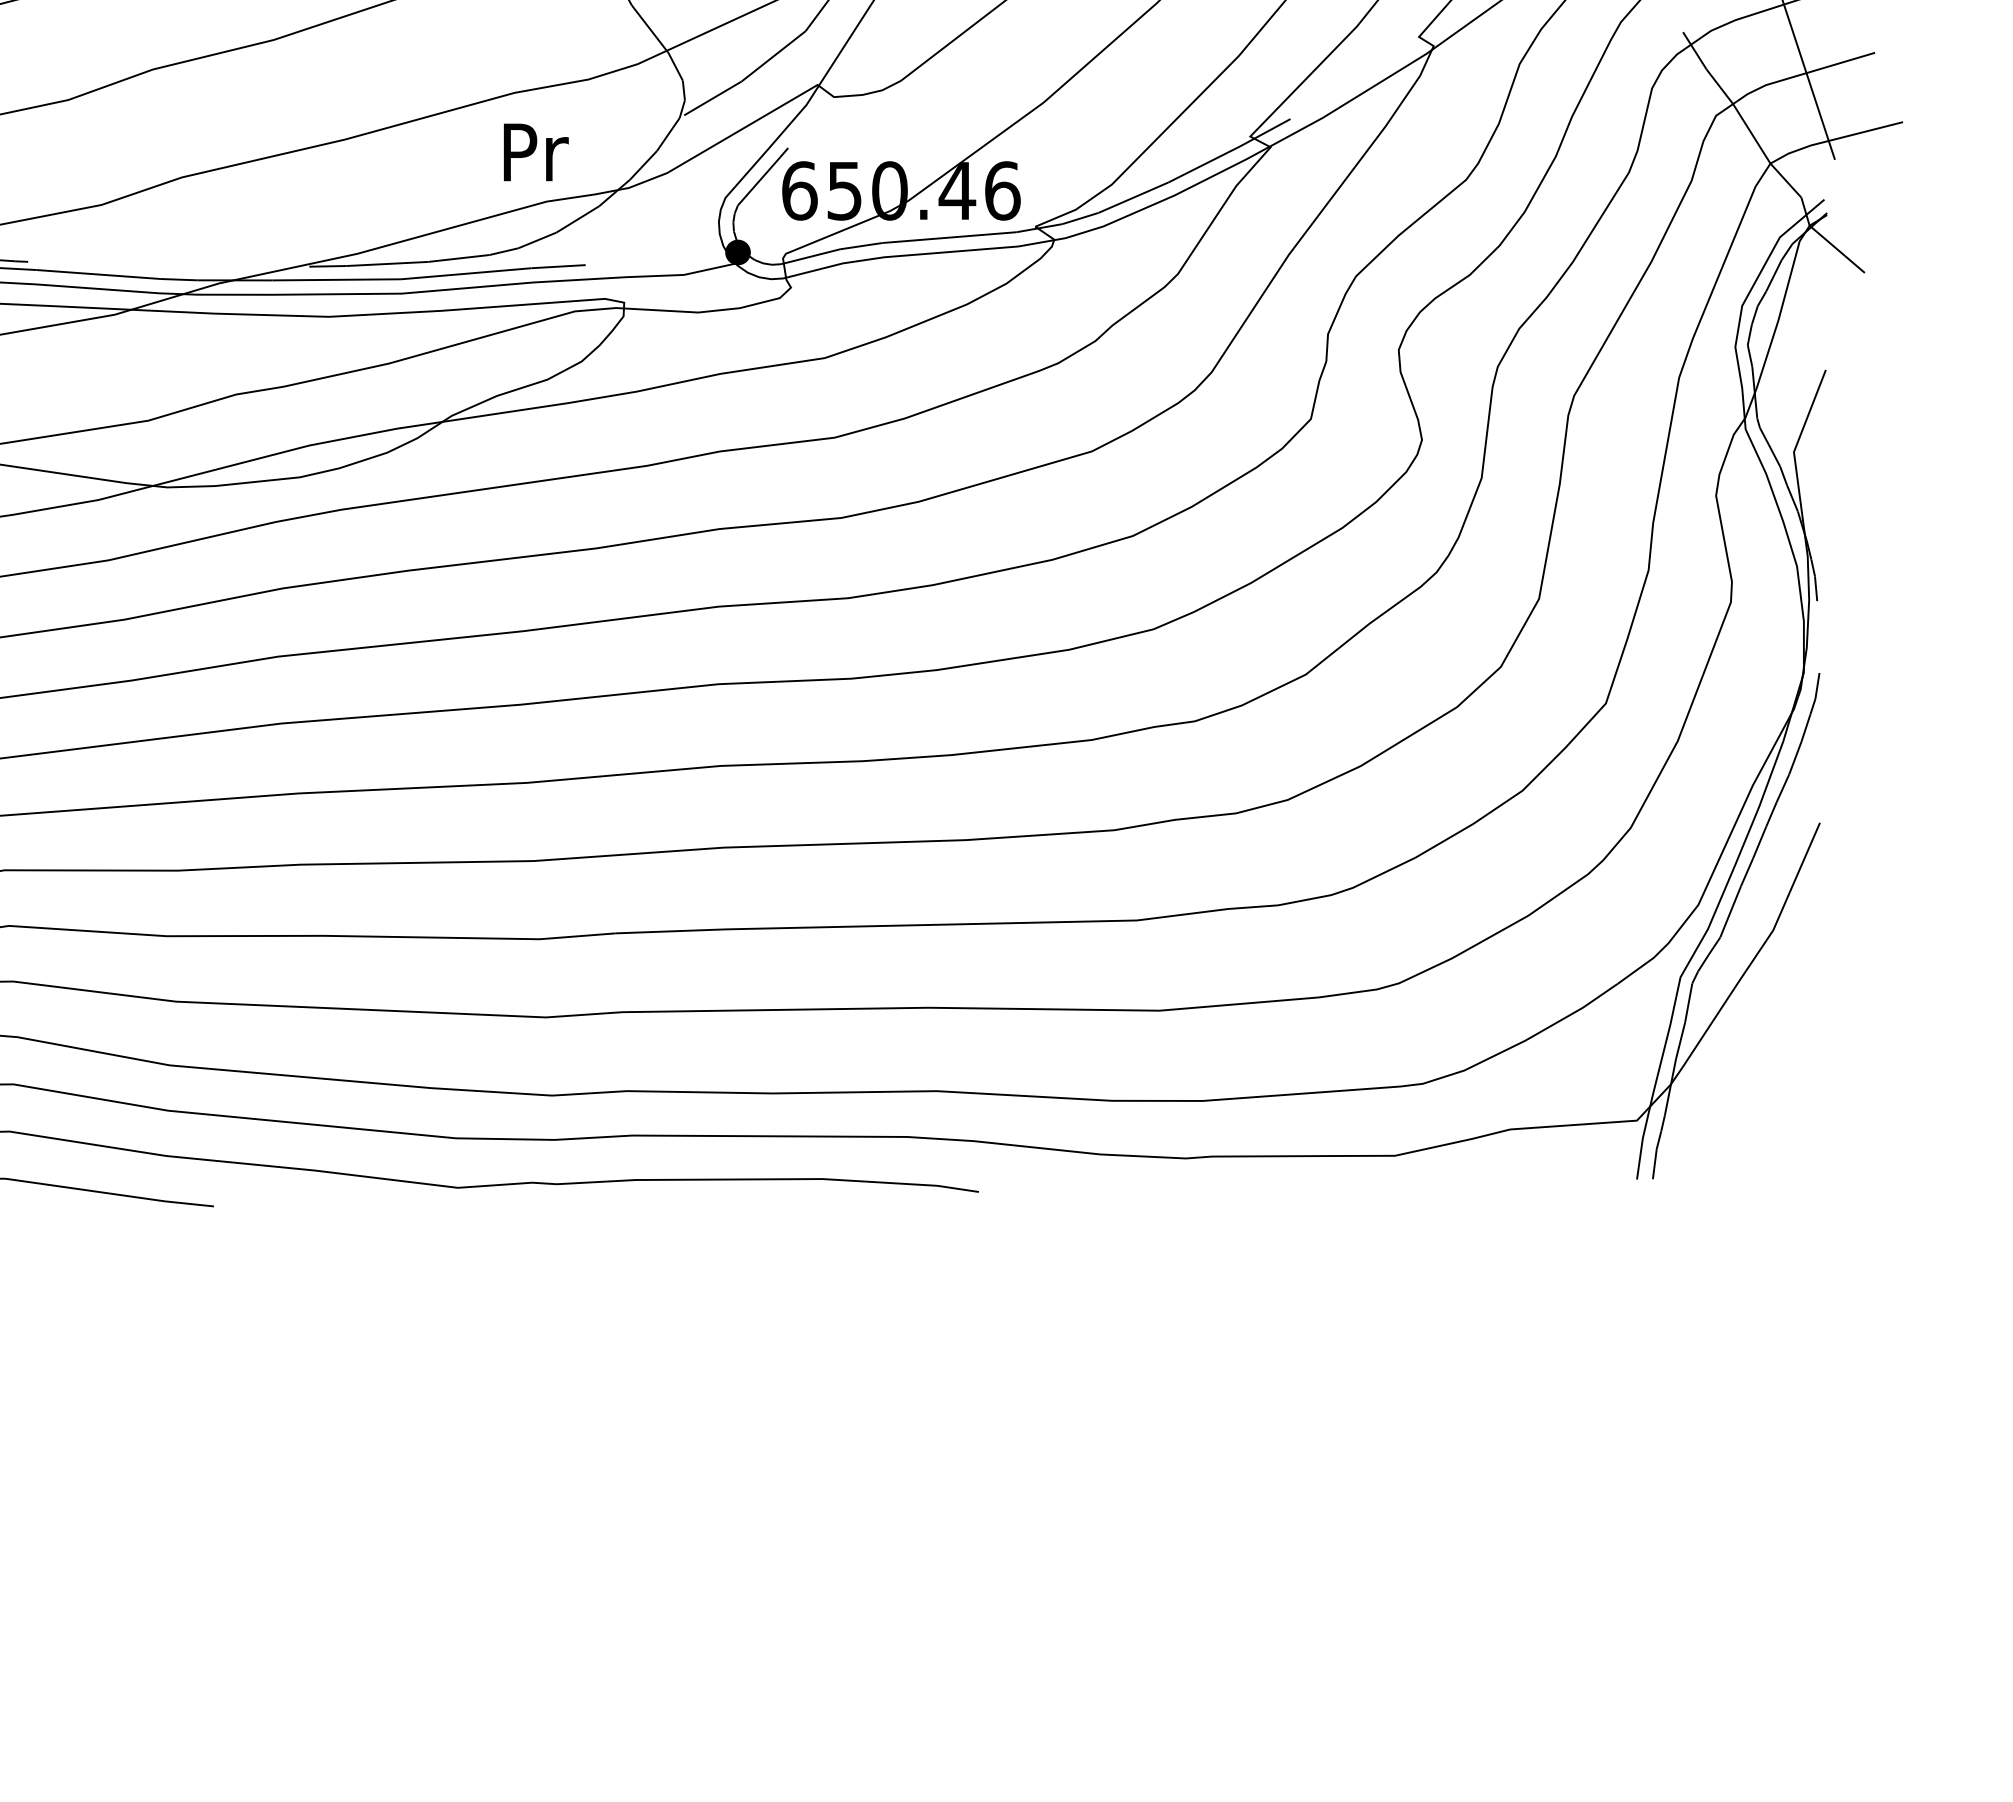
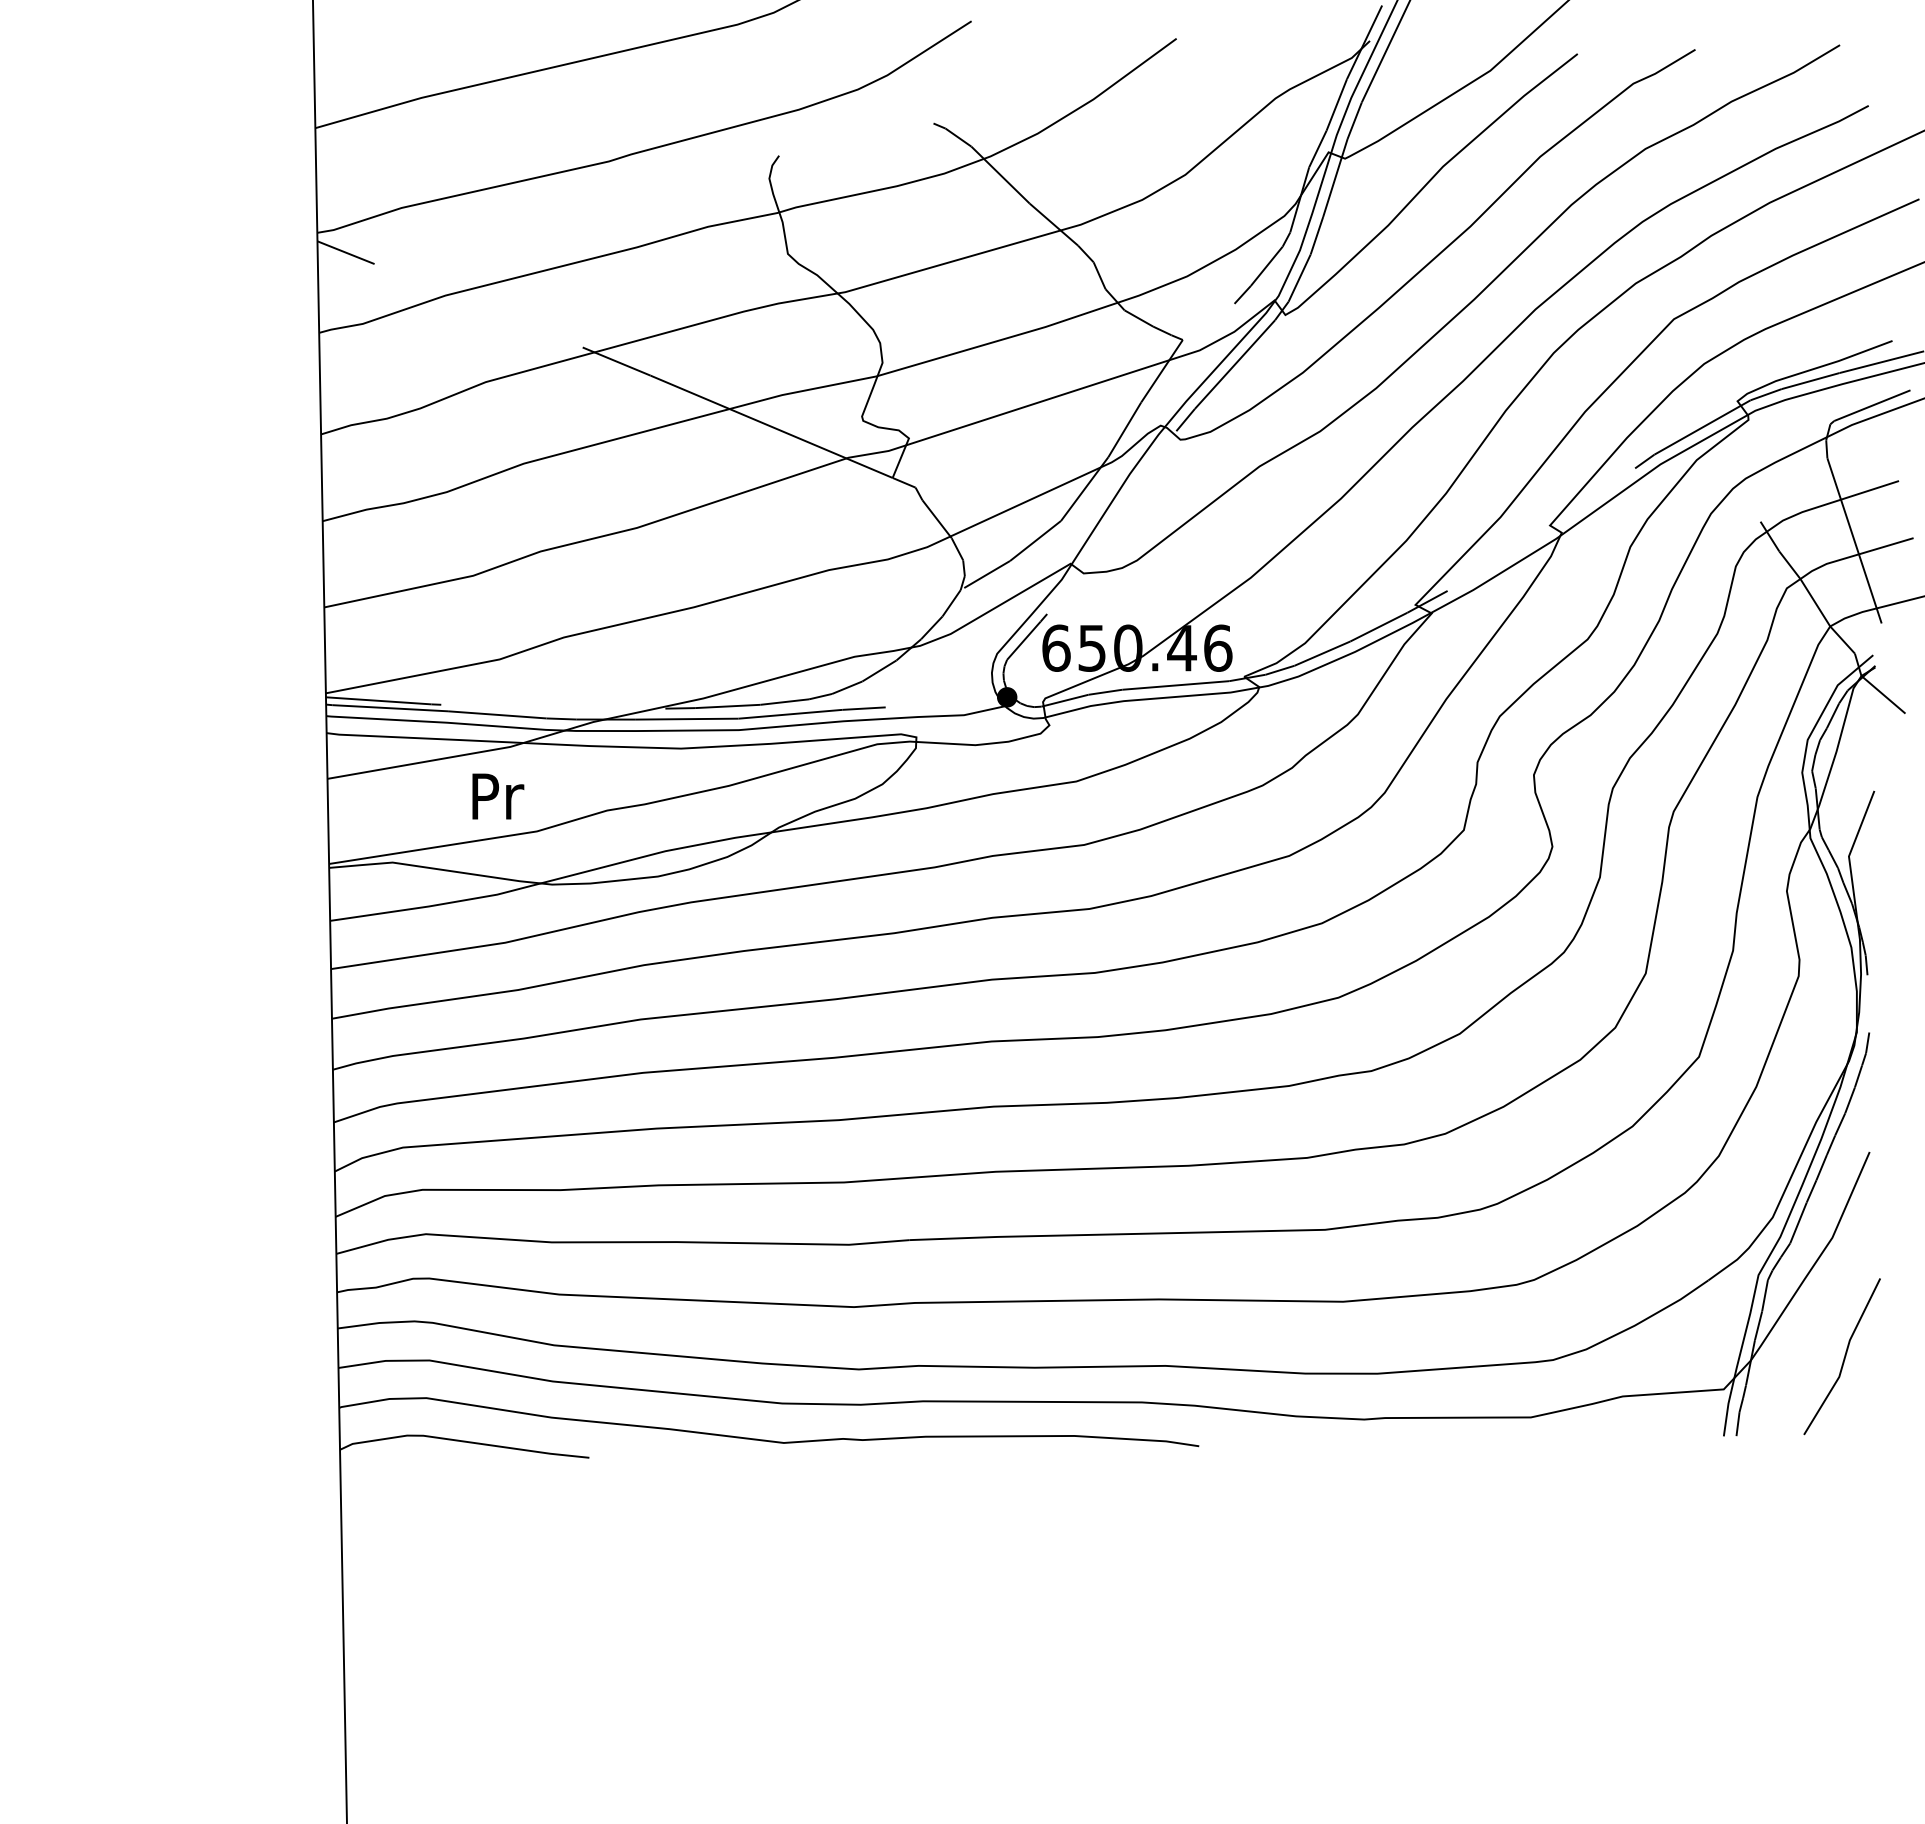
text: (536, 152) -> (498, 796), moved
line: (1787, 1081) -> (1843, 1358), added

